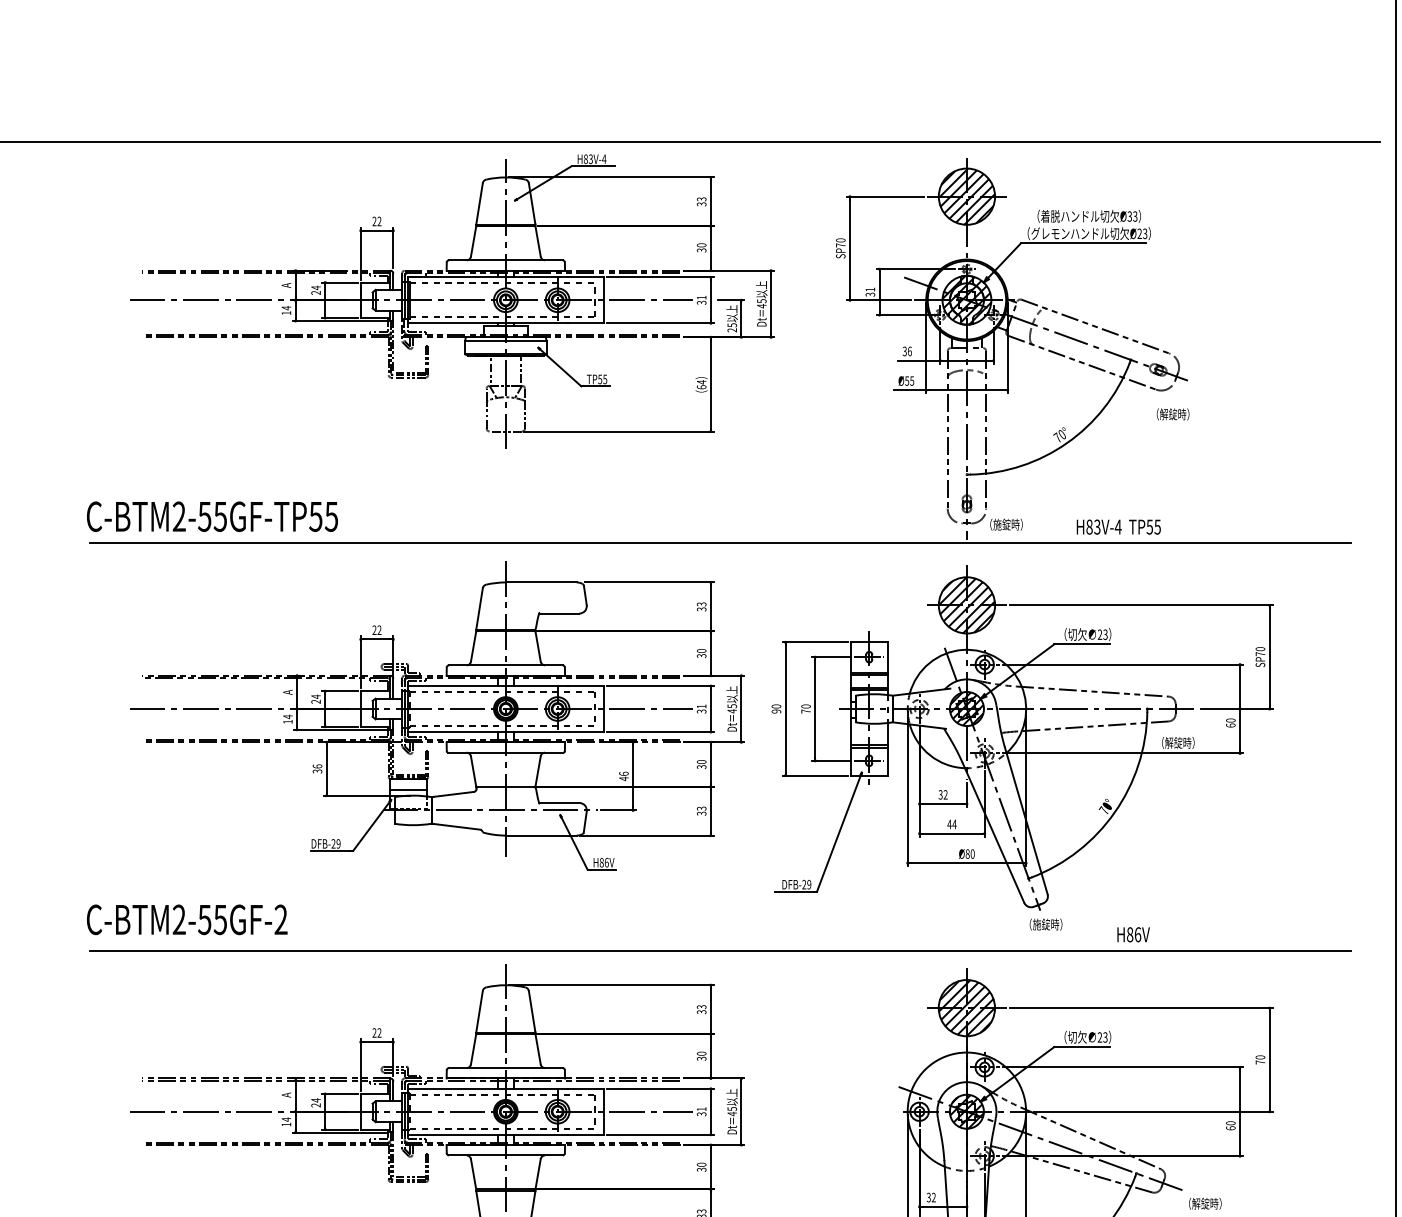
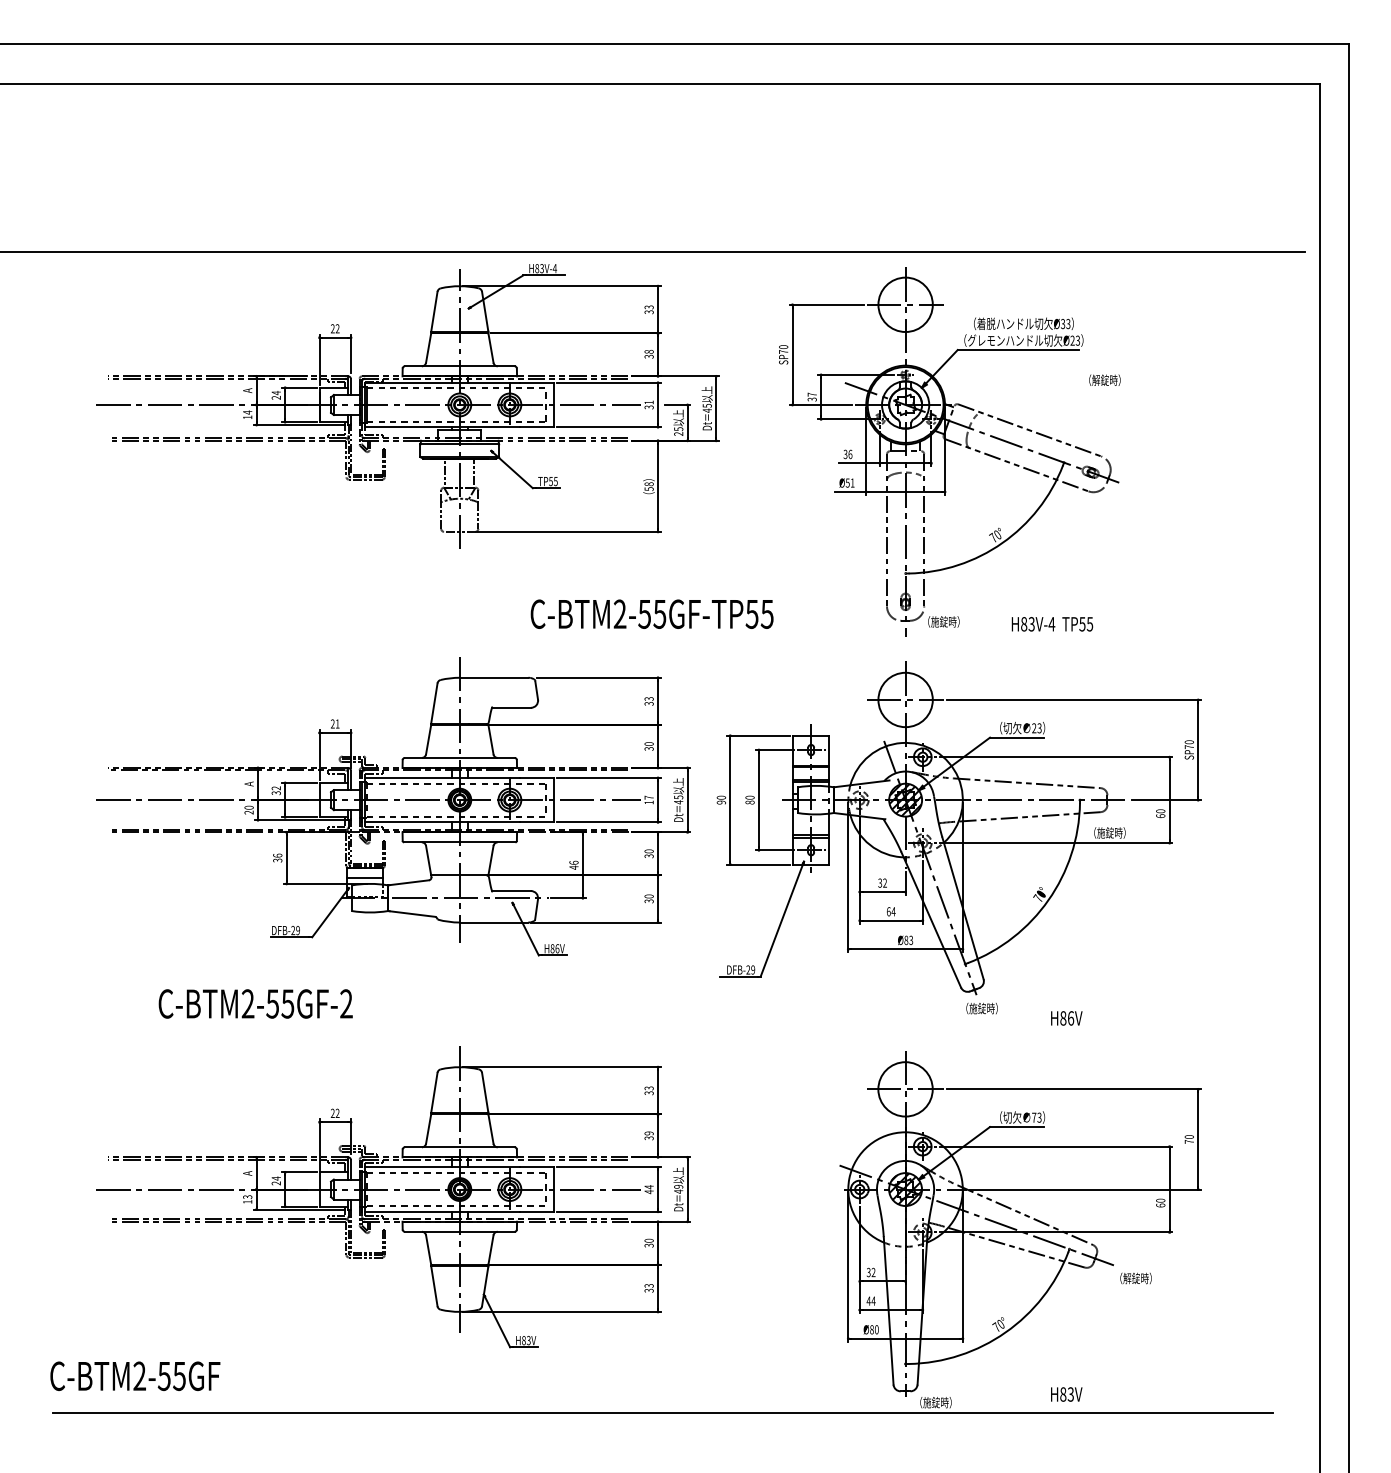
hatch: (966, 196) -> (905, 304), removed
text: (702, 244) -> (649, 351), 30 -> 38
text: (869, 289) -> (811, 394), 31 -> 37
hatch: (966, 299) -> (905, 404), removed
text: (912, 380) -> (852, 482), Ø55 -> Ø51
text: (701, 384) -> (648, 486), 64 -> 58
text: (1172, 413) -> (1104, 379), moved
text: (211, 515) -> (651, 613), moved
line: (720, 542) -> (667, 639), removed
hatch: (966, 604) -> (905, 699), removed
text: (379, 629) -> (337, 723), 22 -> 21
text: (315, 699) -> (275, 790), 24 -> 32
text: (701, 708) -> (648, 799), 31 -> 17
text: (805, 711) -> (749, 802), 70 -> 80
text: (287, 718) -> (248, 809), 14 -> 20
text: (1169, 742) -> (1101, 832), （解錠時） -> （施錠時）
text: (701, 808) -> (648, 896), 33 -> 30
text: (949, 824) -> (888, 911), 44 -> 64
text: (973, 854) -> (911, 940), Ø80 -> Ø83
text: (186, 919) -> (255, 1003), moved
line: (720, 951) -> (667, 1034), removed
hatch: (966, 1008) -> (905, 1089), removed
text: (1100, 1037) -> (1034, 1117), 23 -> 73
text: (701, 1053) -> (648, 1133), 30 -> 39
text: (732, 1108) -> (678, 1186), 45 -> 49
text: (701, 1111) -> (648, 1189), 31 -> 44
text: (286, 1119) -> (247, 1197), 14 -> 13

